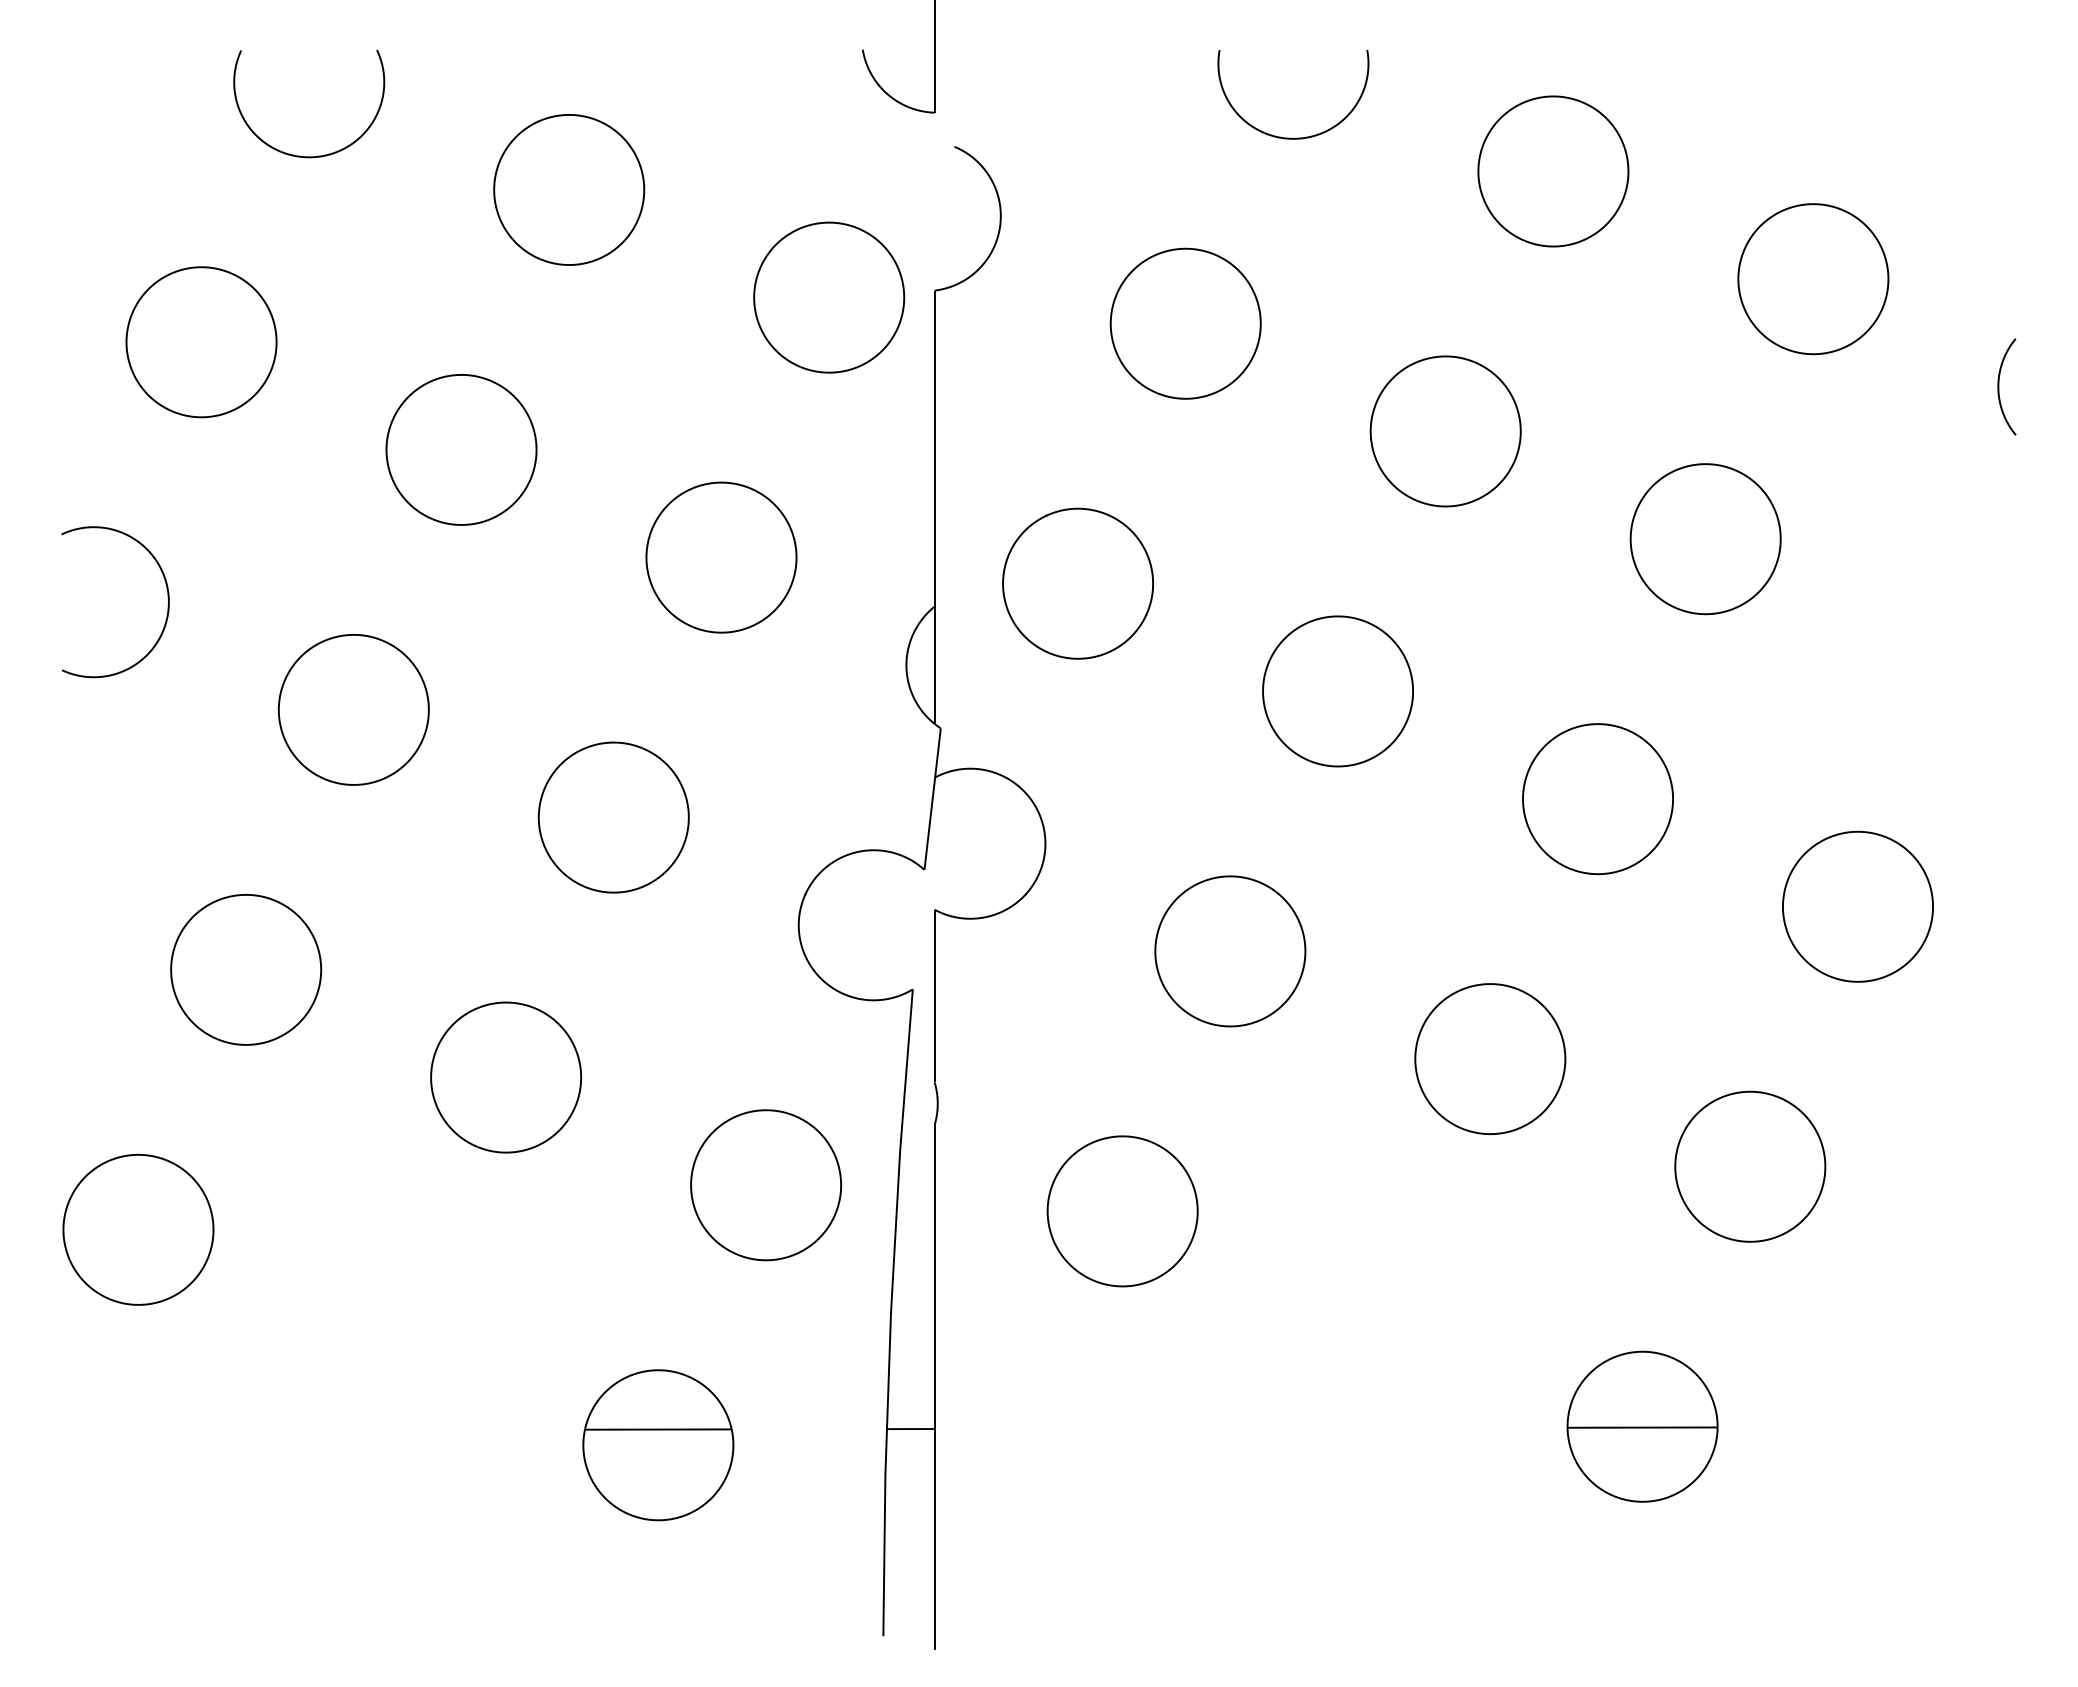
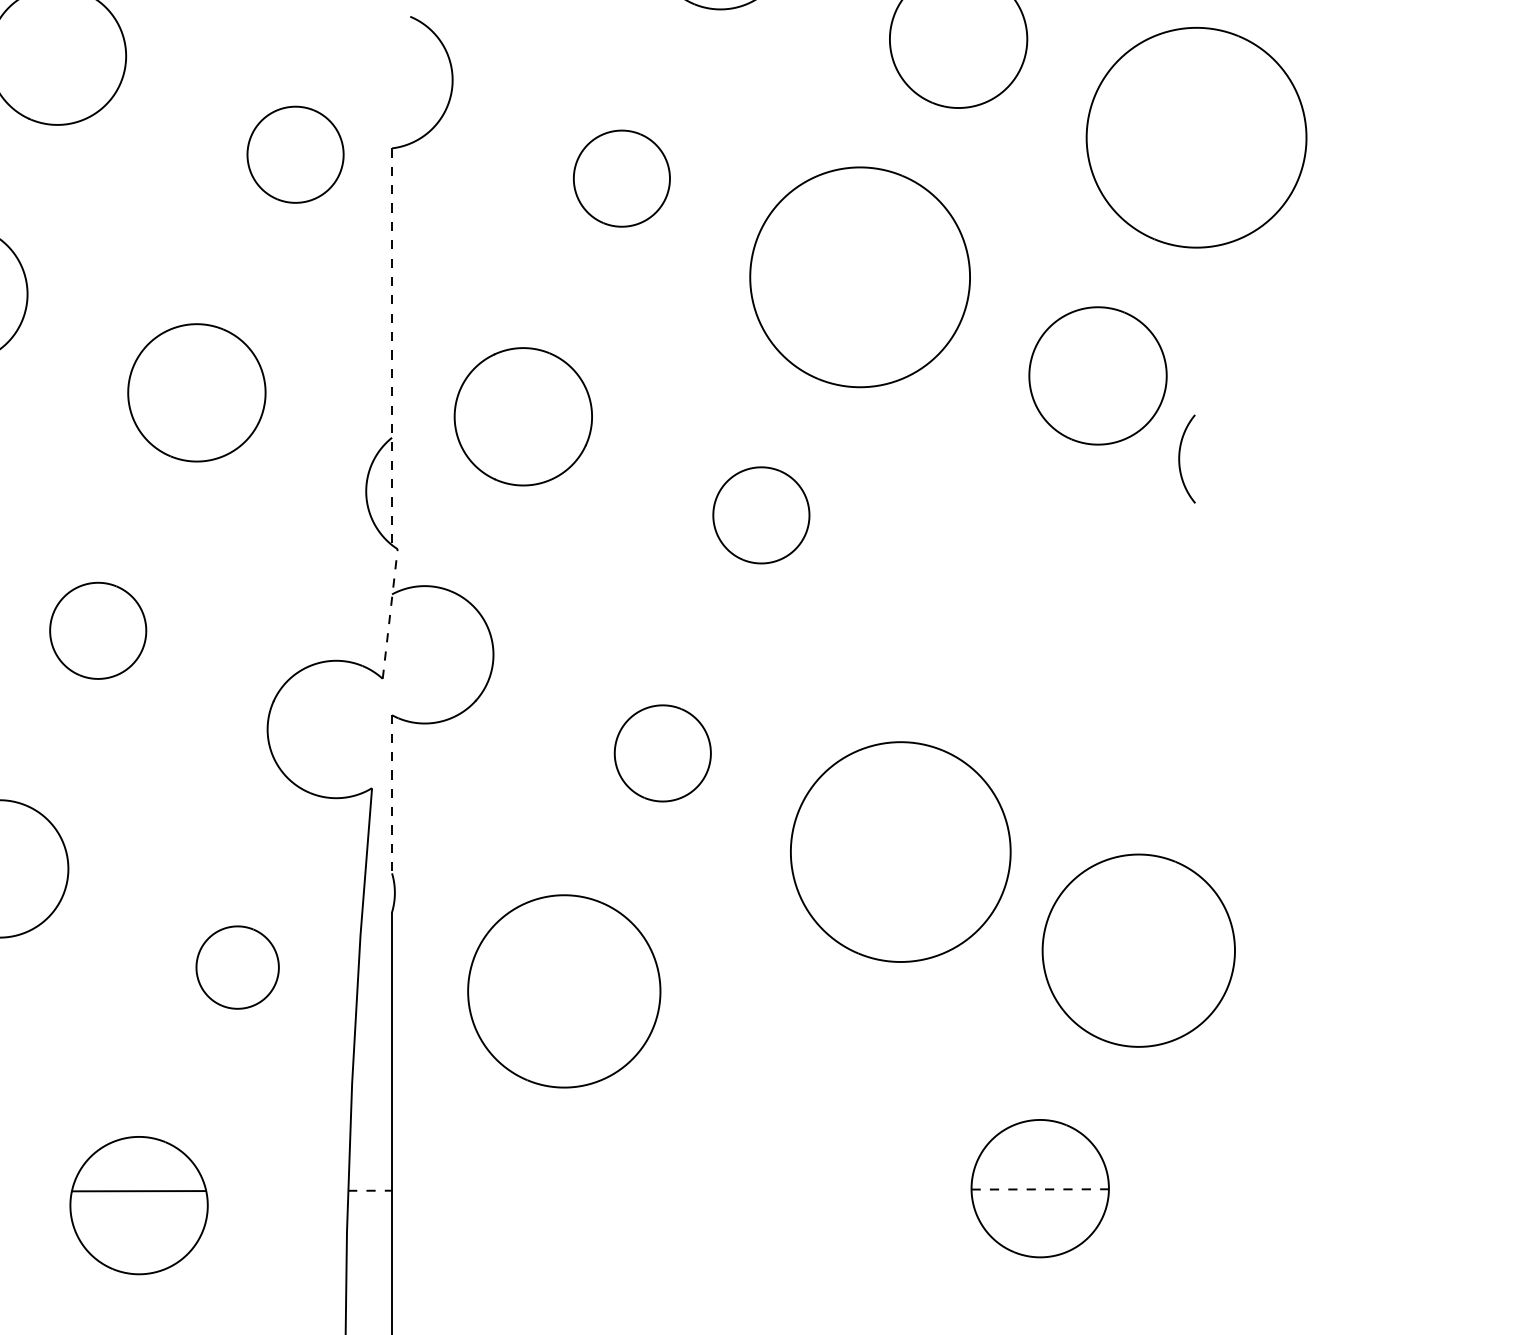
part: (1813, 279) -> (1196, 138), size x1.6
part: (829, 297) -> (295, 154), size x0.7
part: (1185, 323) -> (621, 178), size x0.7
curve: (1999, 386) -> (1180, 458), moved
part: (1445, 431) -> (859, 277), size x1.6
line: (934, 507) -> (391, 346), solid -> dashed
part: (1337, 691) -> (760, 515), size x0.7
line: (932, 798) -> (390, 613), solid -> dashed
part: (1597, 798) -> (998, 613), removed
part: (613, 817) -> (98, 630), size x0.7
part: (1857, 906) -> (1237, 712), removed
part: (1230, 951) -> (662, 753), size x0.7
line: (934, 996) -> (391, 794), solid -> dashed
part: (1490, 1058) -> (900, 851), size x1.6
part: (1750, 1166) -> (1139, 950), size x1.4
part: (765, 1185) -> (237, 967), size x0.6
part: (1122, 1211) -> (564, 991), size x1.4
line: (1643, 1427) -> (1041, 1189), solid -> dashed
line: (911, 1429) -> (370, 1191), solid -> dashed

